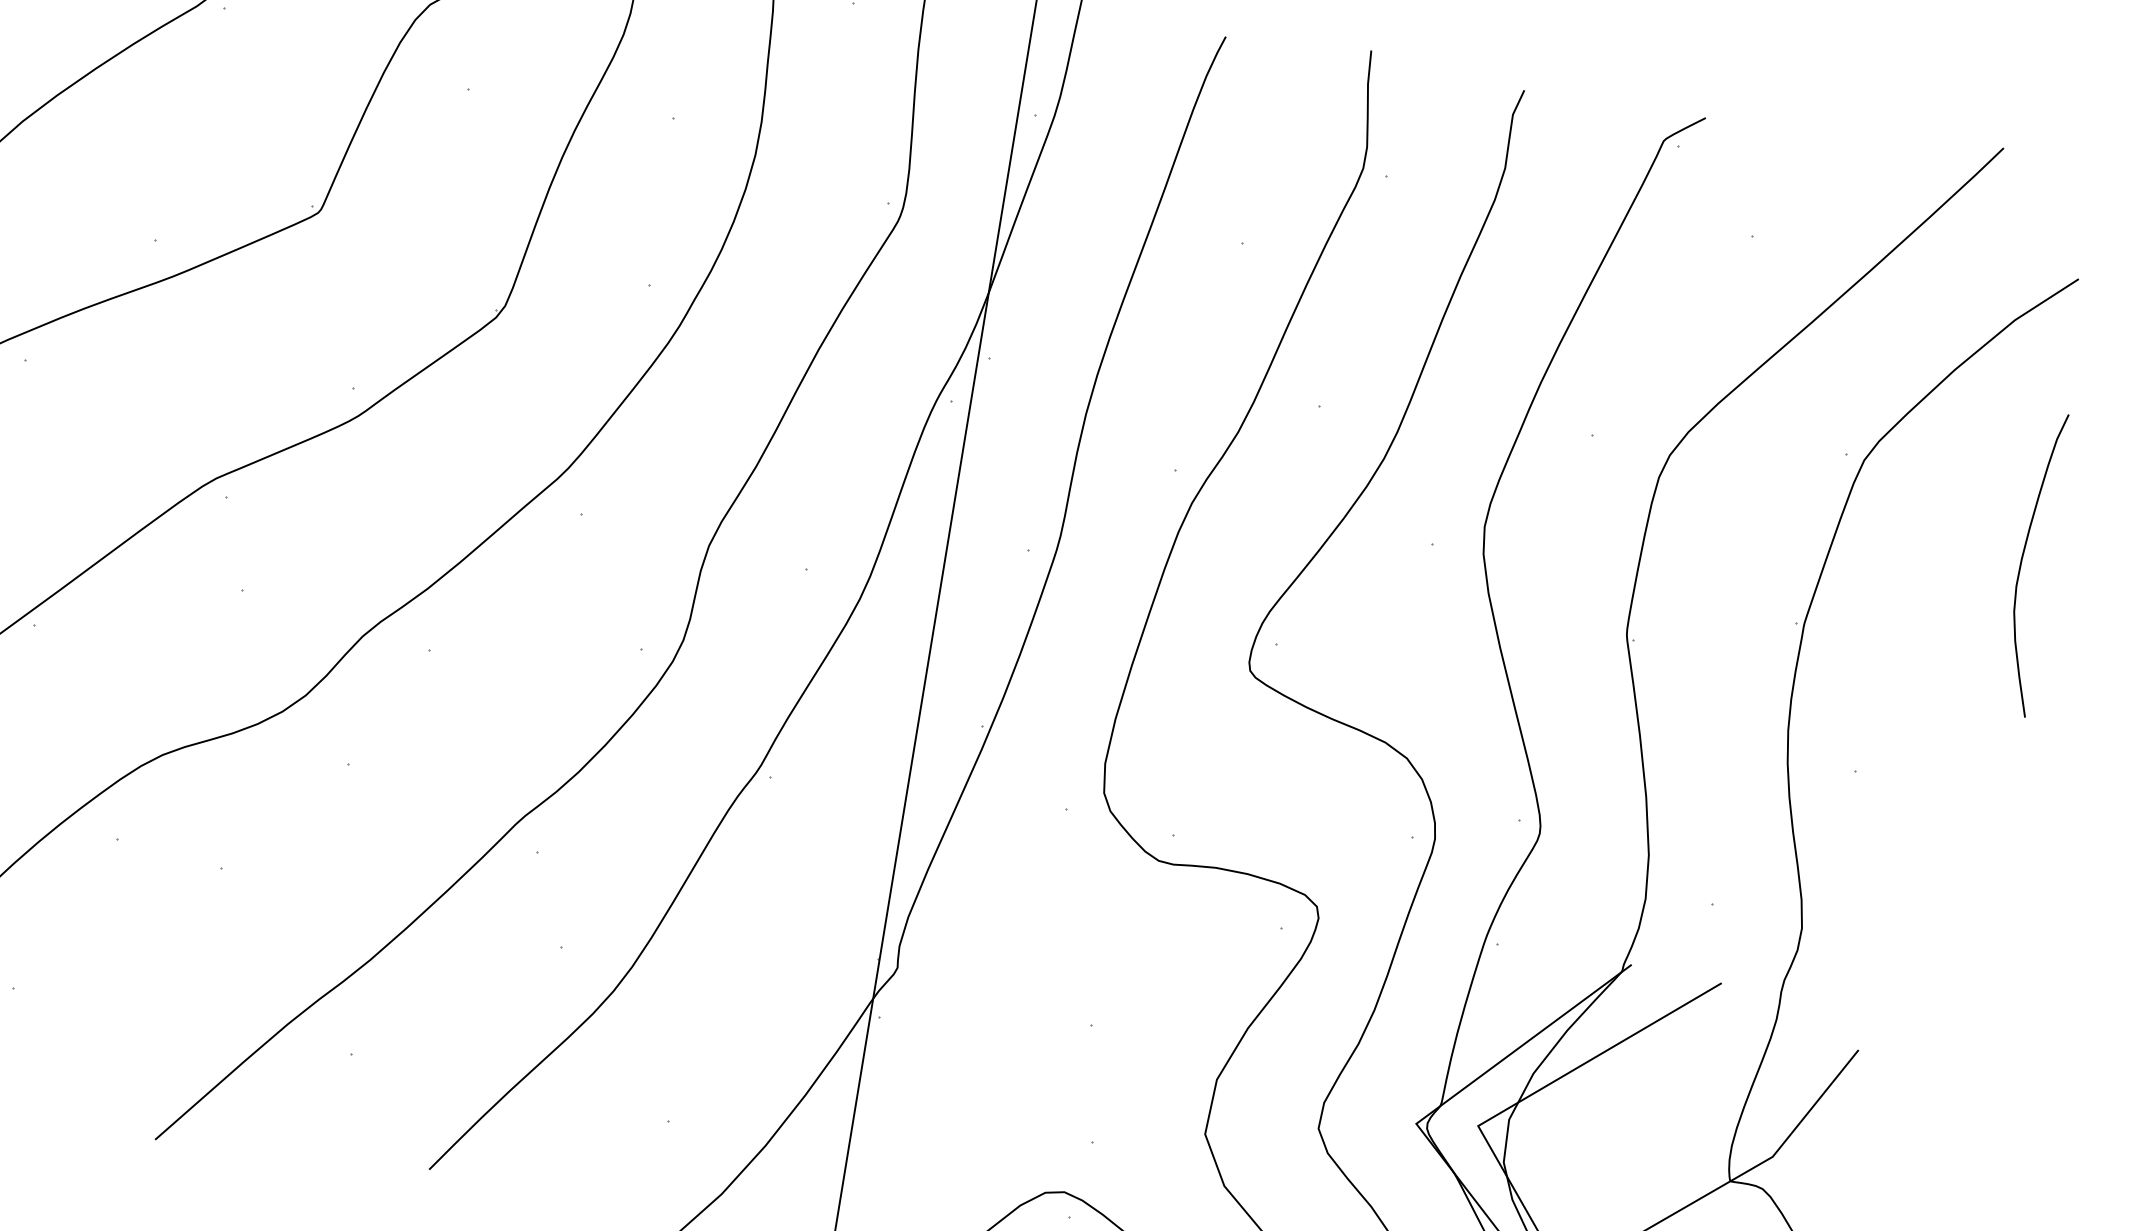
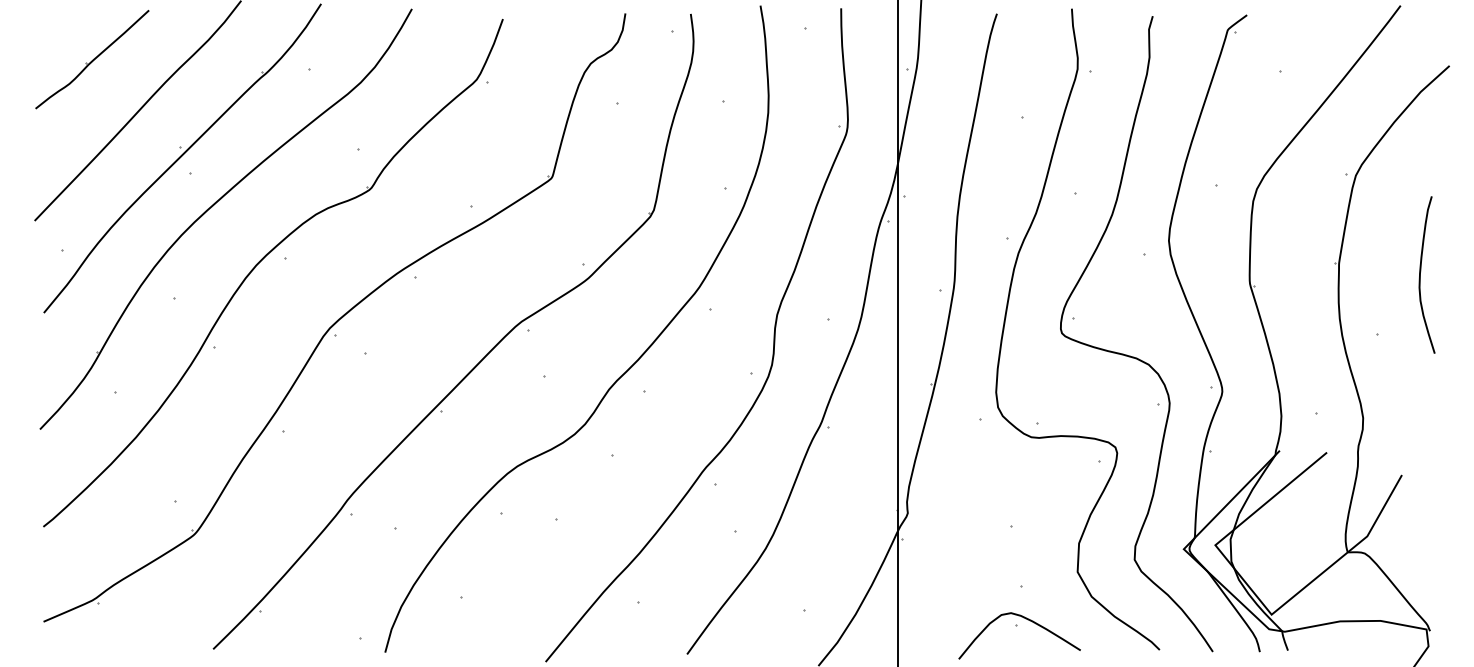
curve: (2025, 555) -> (1421, 271), moved

